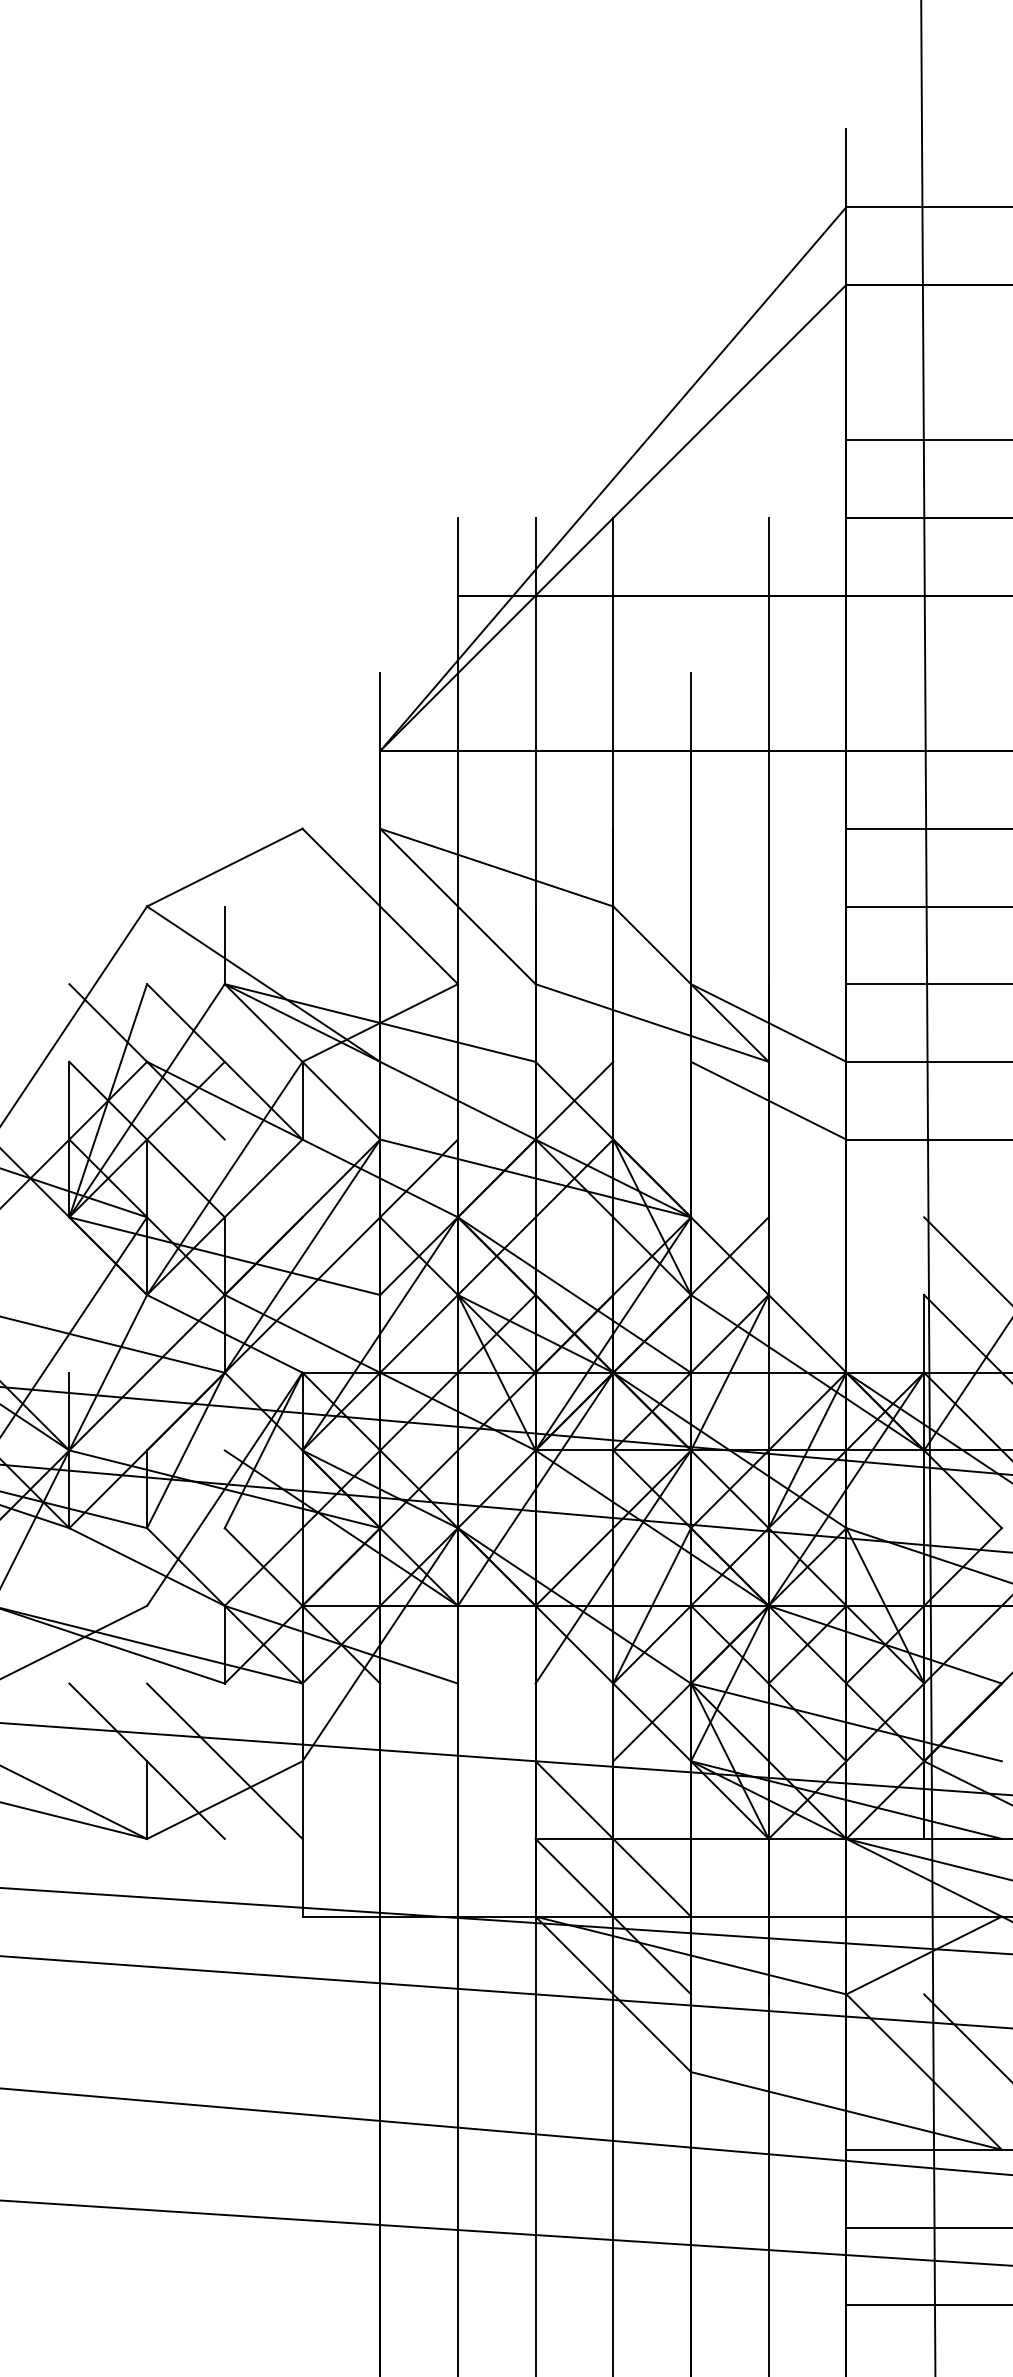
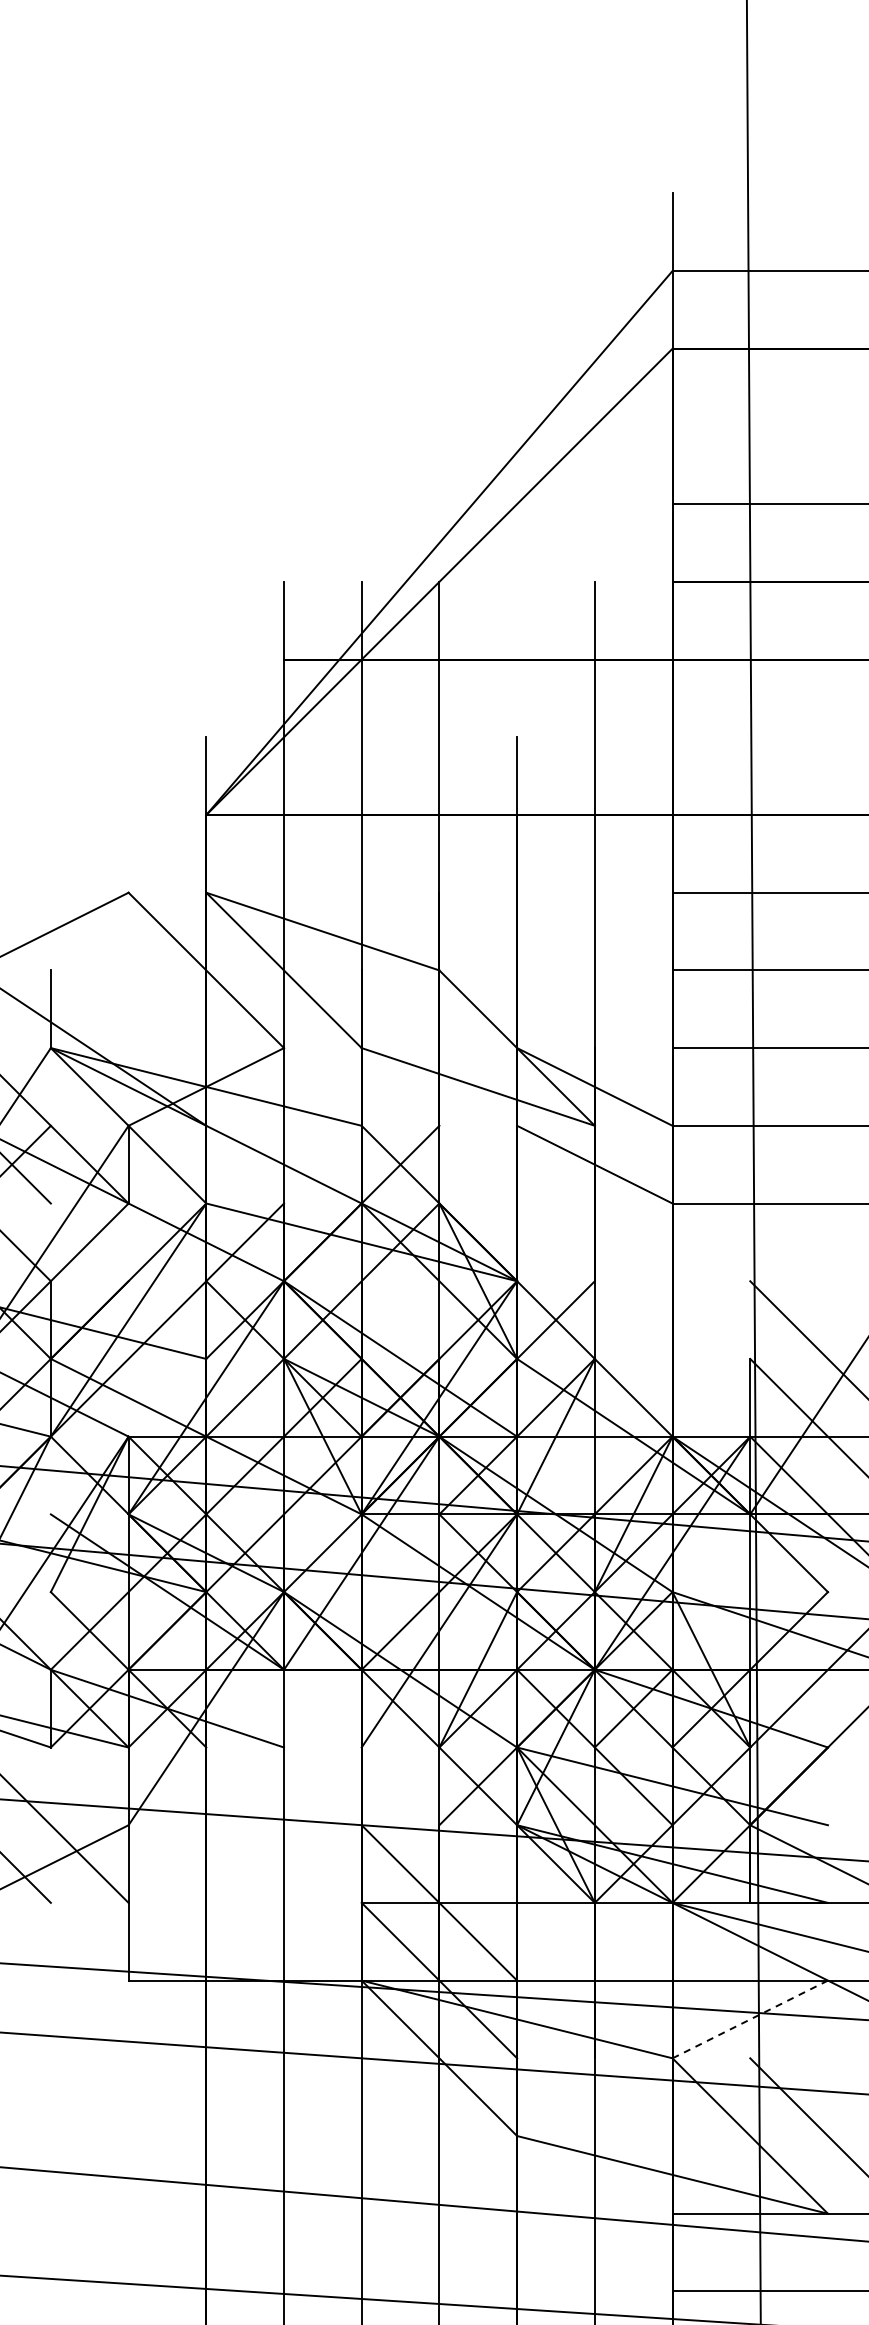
line: (924, 1955) -> (750, 2019), solid -> dashed

